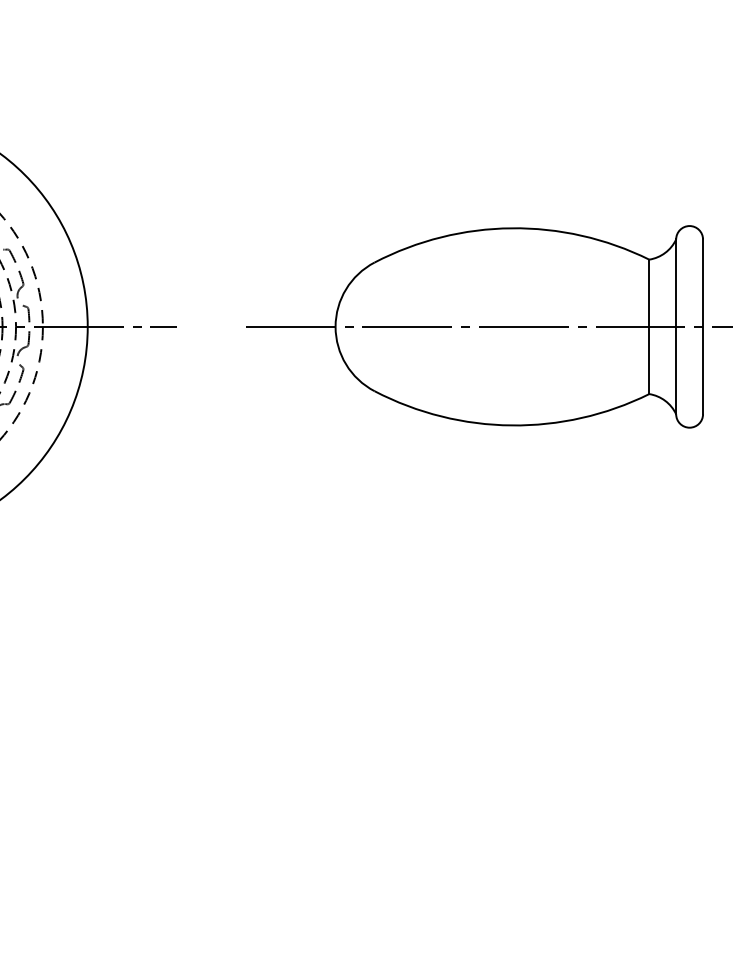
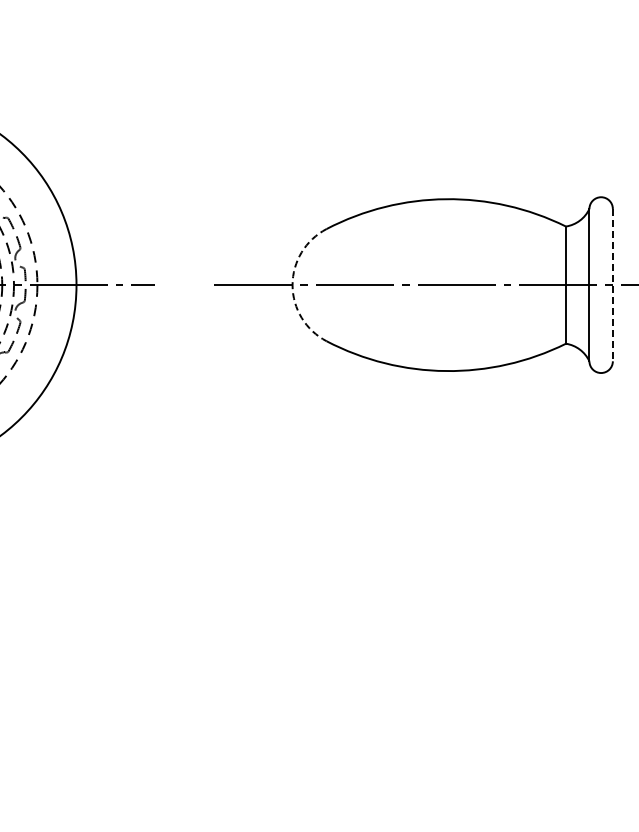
arc: (335, 327) -> (292, 285), solid -> dashed
line: (702, 327) -> (612, 285), solid -> dashed

